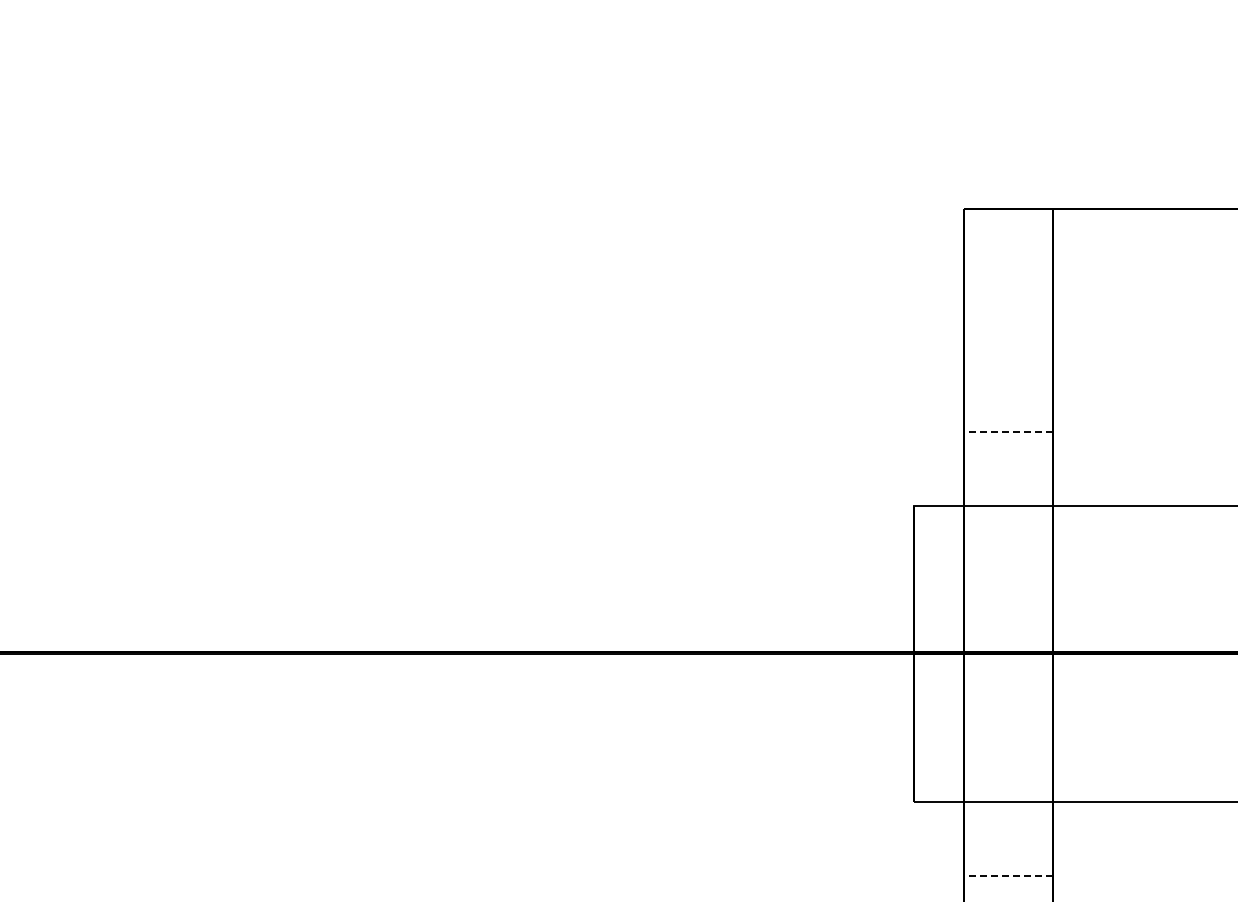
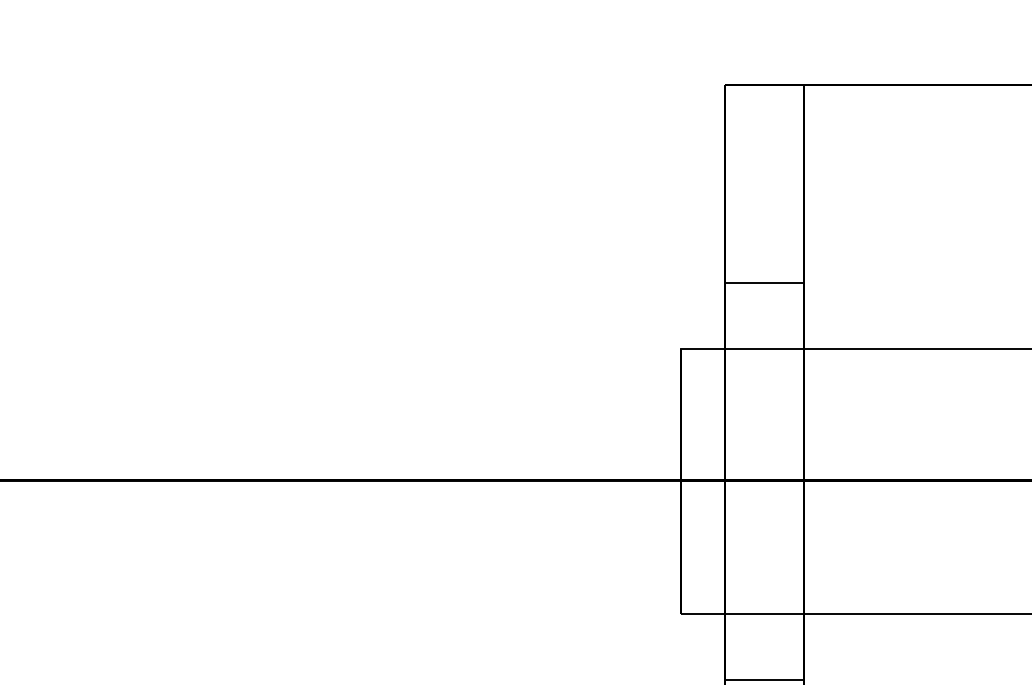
line: (1008, 431) -> (764, 283), dashed -> solid
line: (1008, 875) -> (764, 679), dashed -> solid

